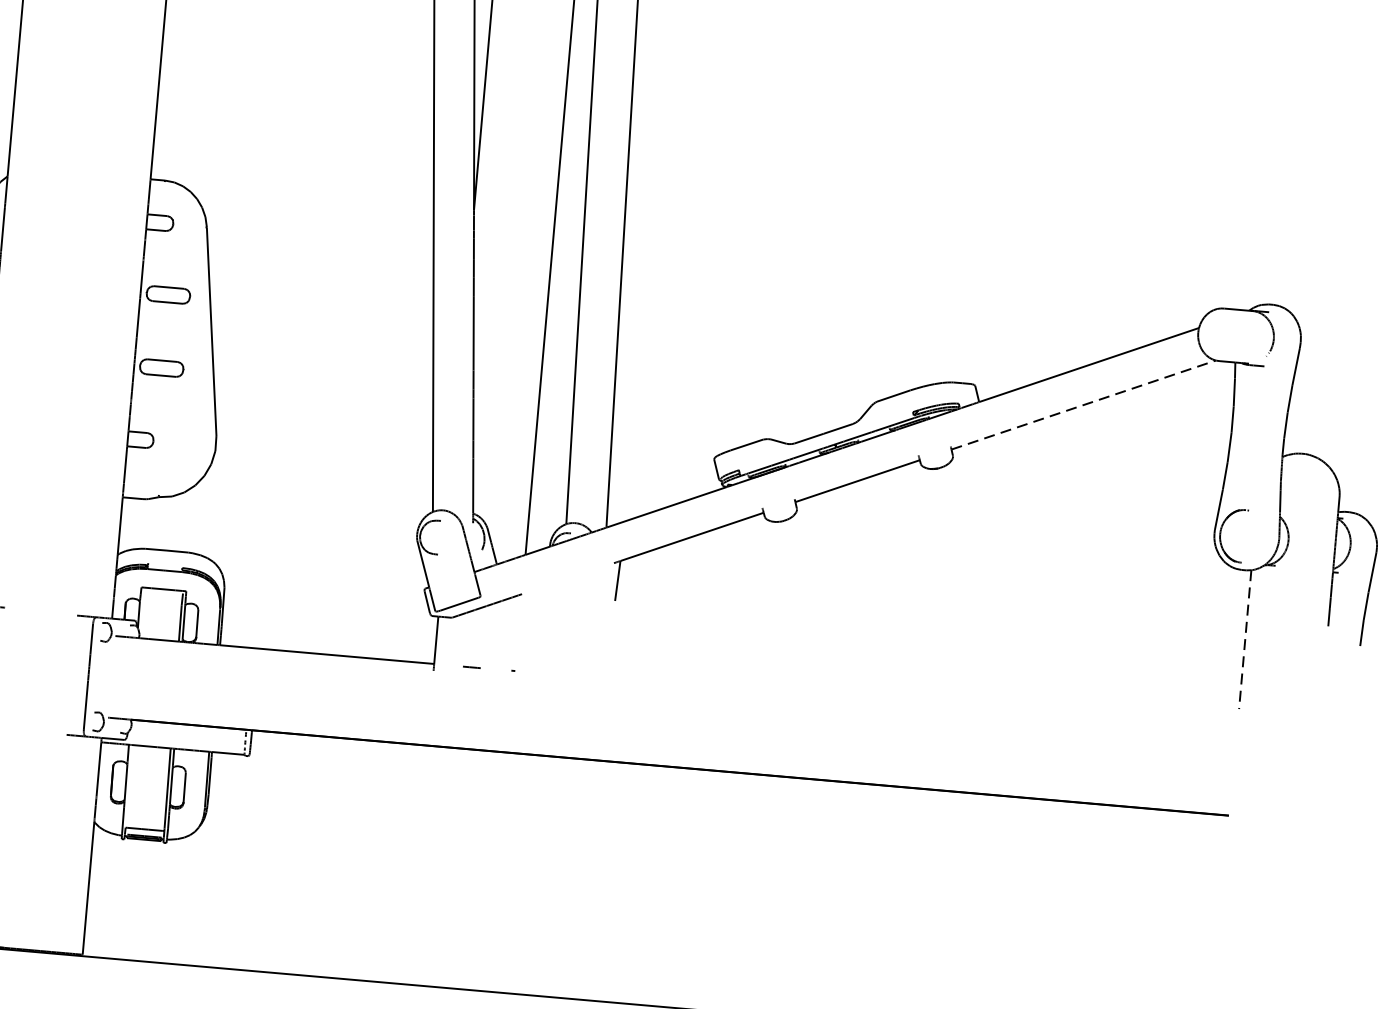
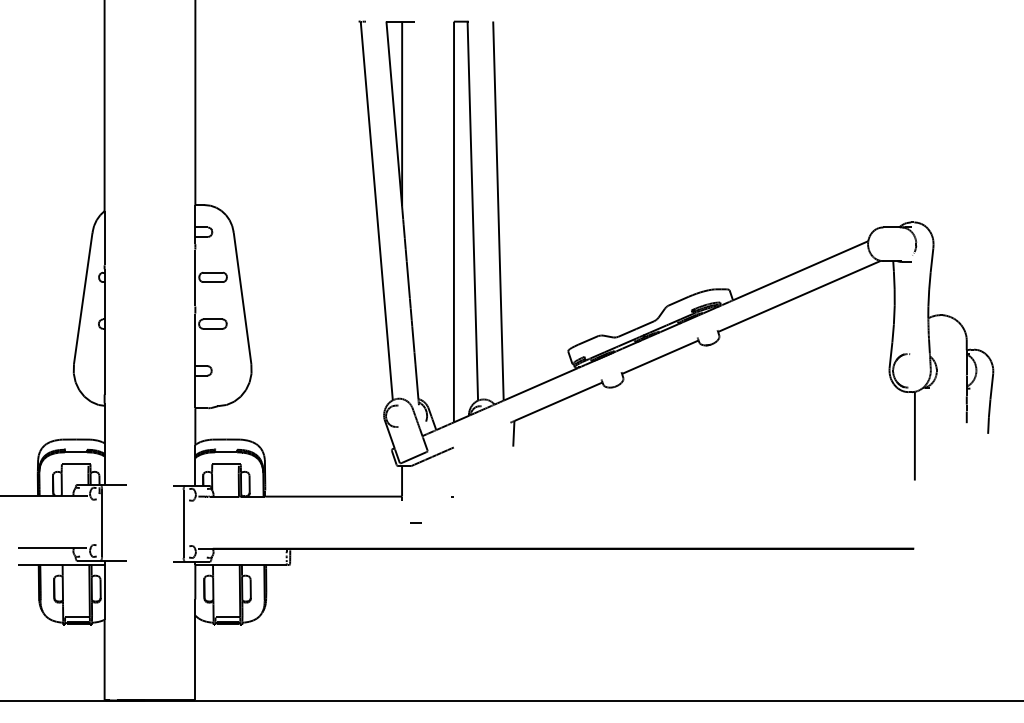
line: (1083, 405) -> (799, 296), dashed -> solid
line: (1244, 640) -> (914, 436), dashed -> solid
line: (470, 667) -> (415, 522), moved

